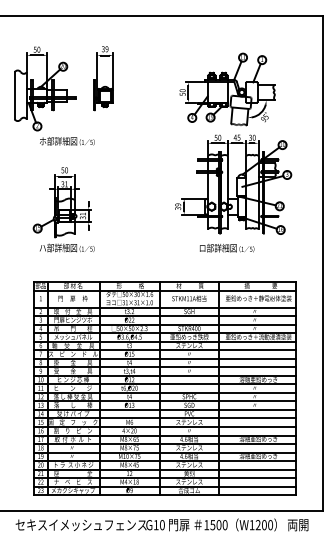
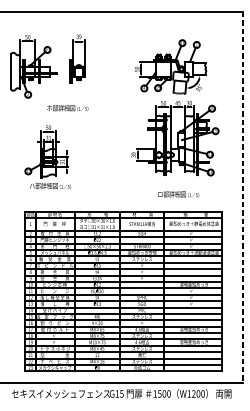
text: (67, 141) -> (67, 108), moved
text: (227, 248) -> (179, 194), moved
line: (323, 264) -> (242, 198), solid -> dashed
text: (162, 525) -> (121, 394), G10 -> G15

